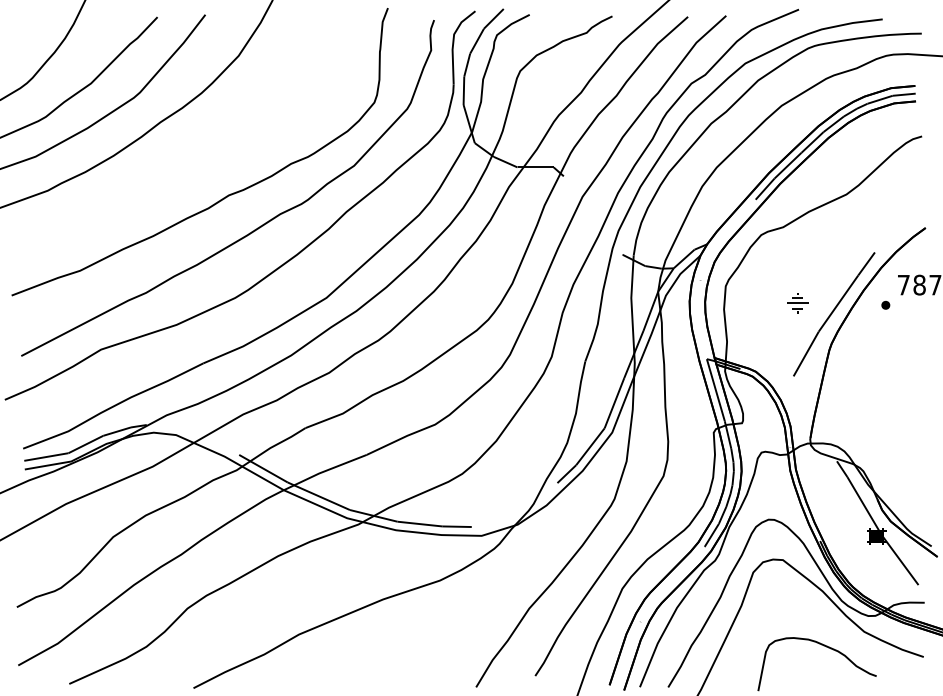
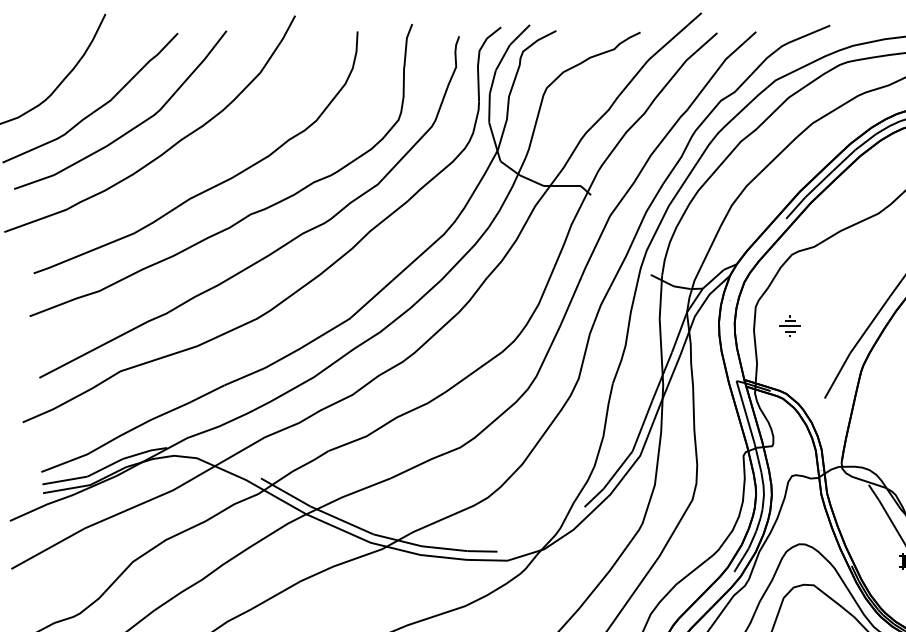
curve: (192, 167) -> (213, 186), added
part: (797, 303) -> (790, 326), moved

